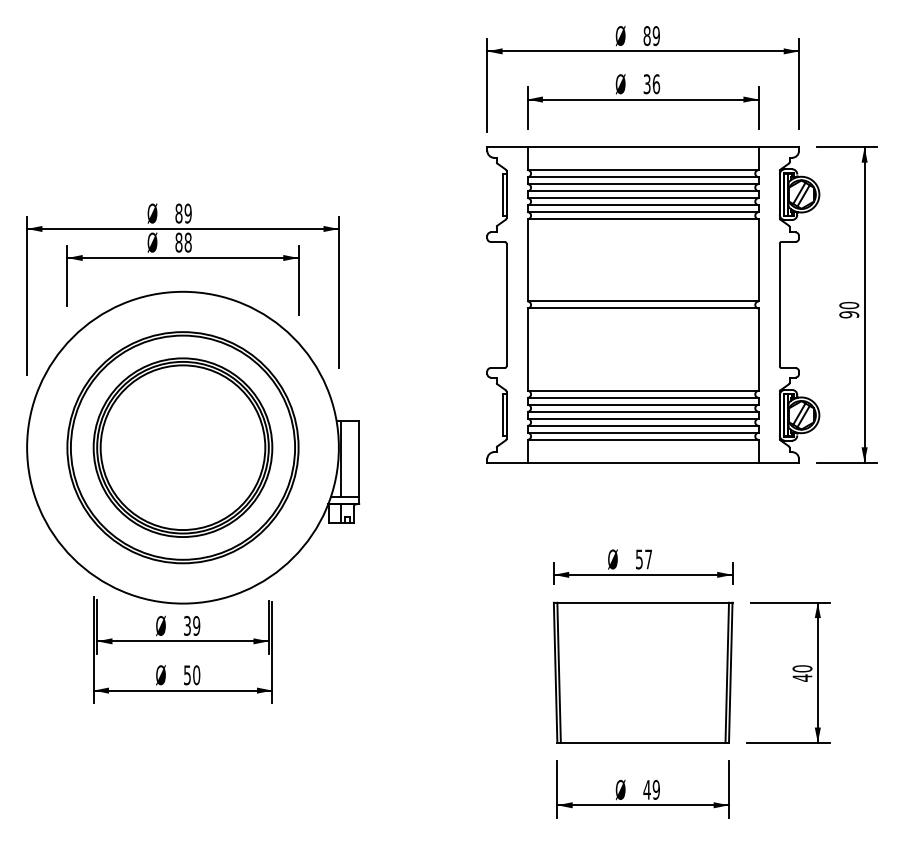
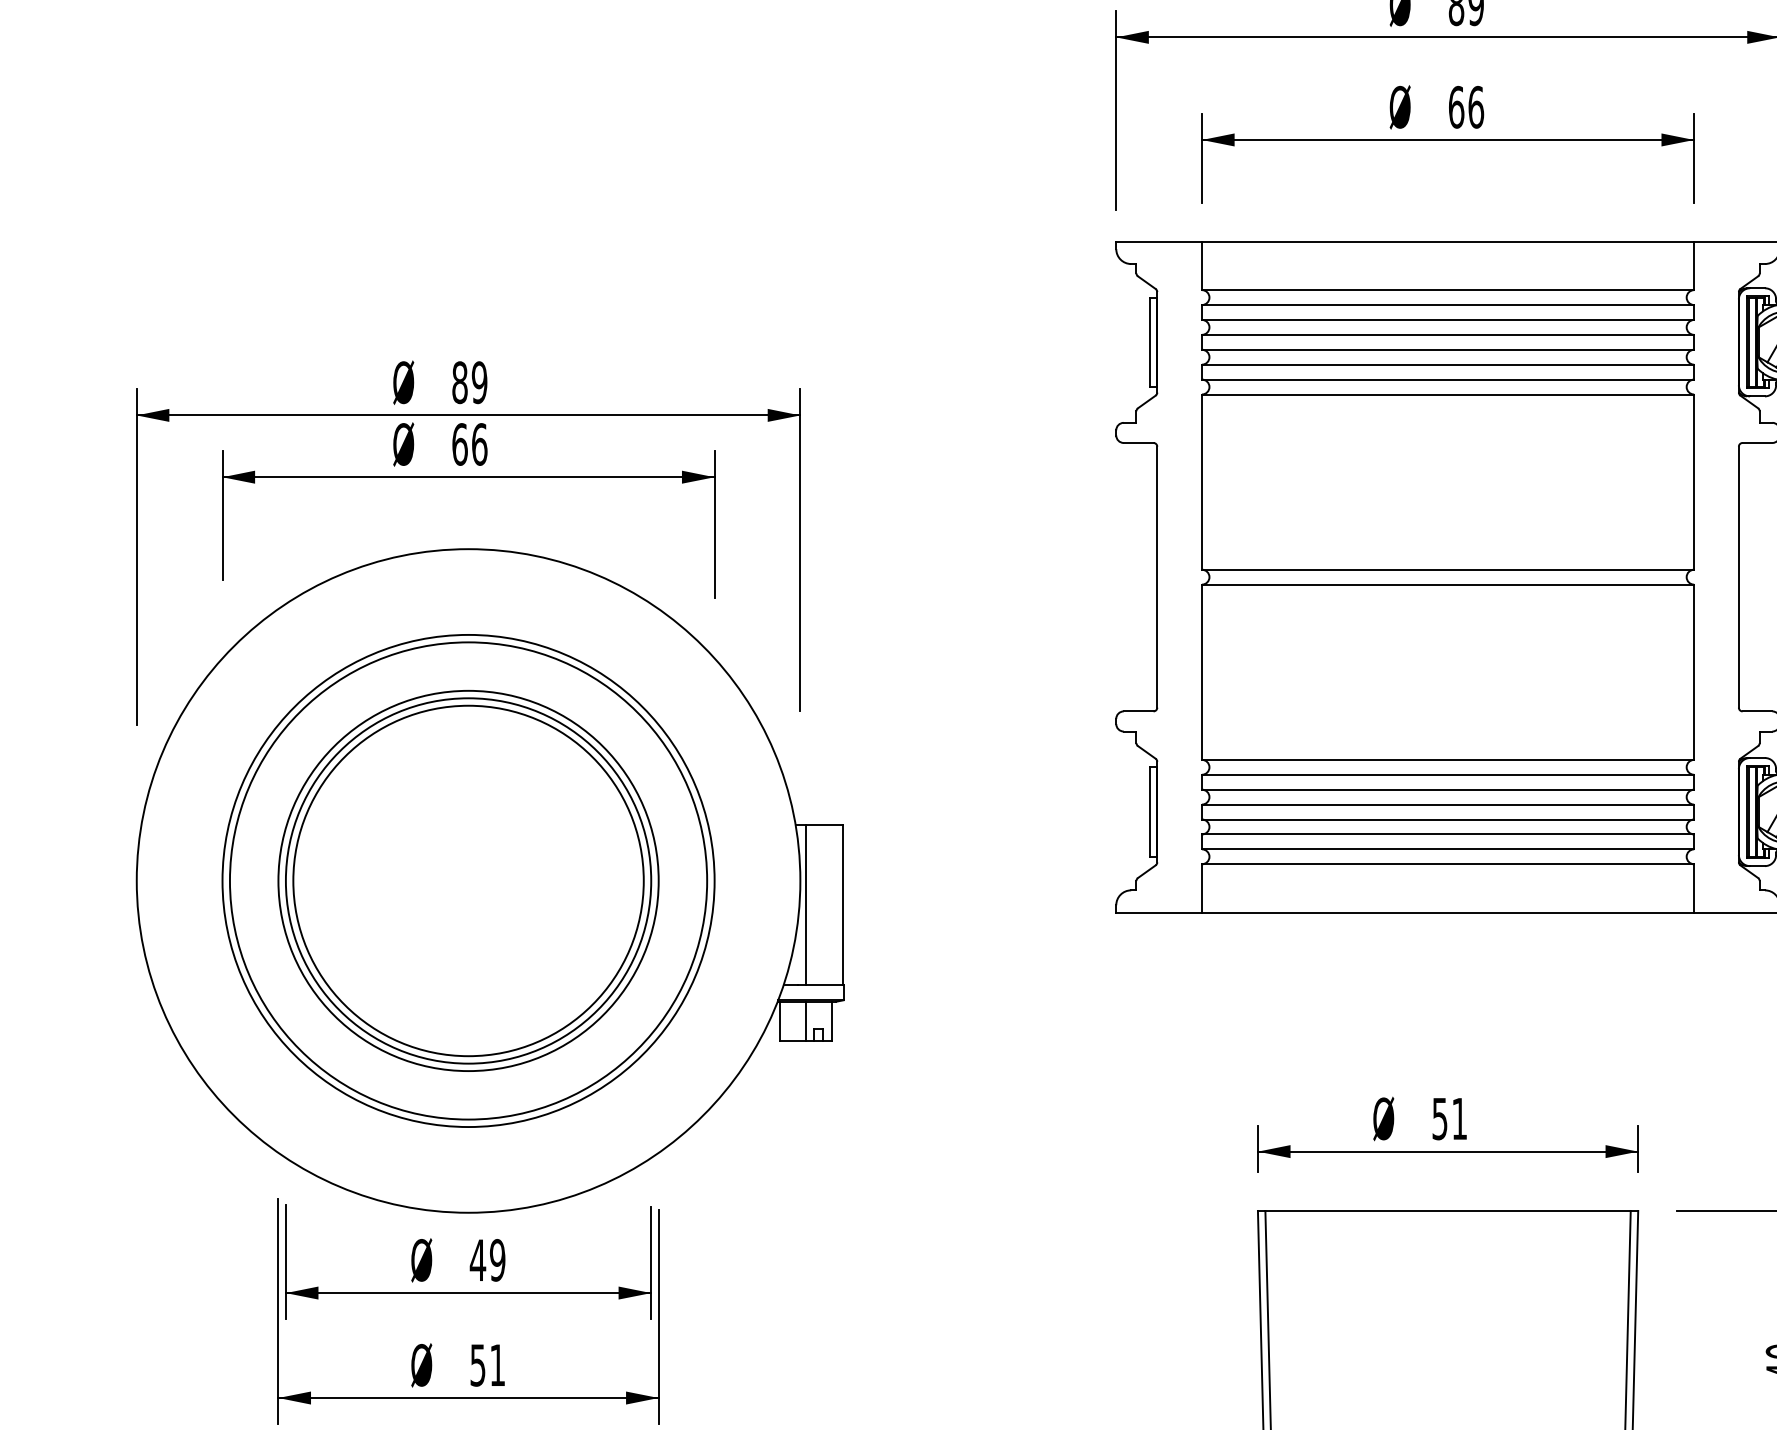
text: (646, 84) -> (1455, 107), 36 -> 66
text: (183, 242) -> (469, 444), 88 -> 66
text: (648, 559) -> (1459, 1118), 57 -> 51
text: (187, 625) -> (478, 1259), 39 -> 49
text: (196, 675) -> (497, 1365), 50 -> 51

